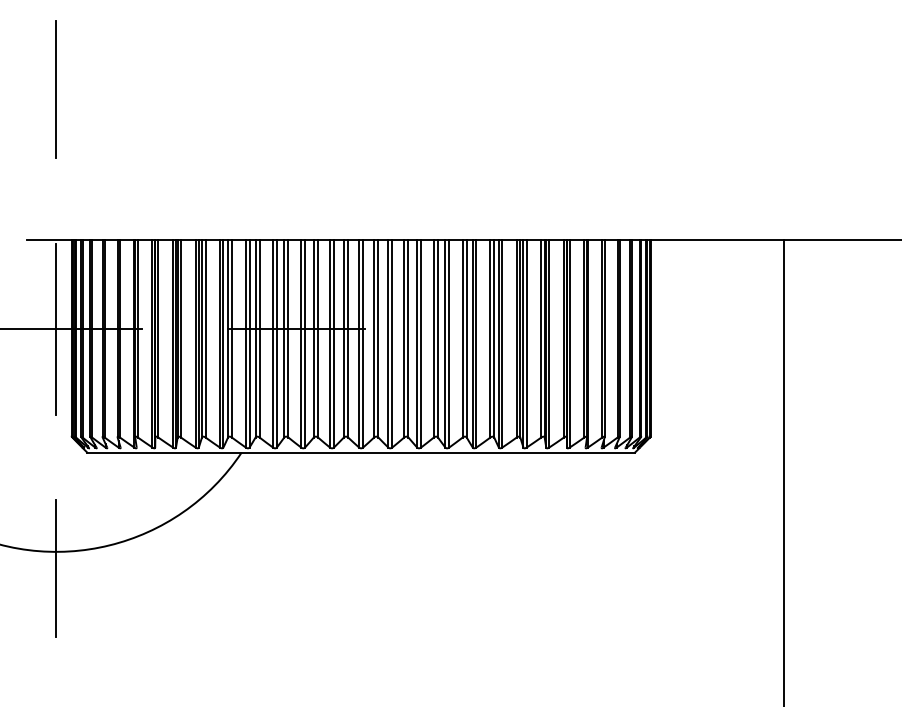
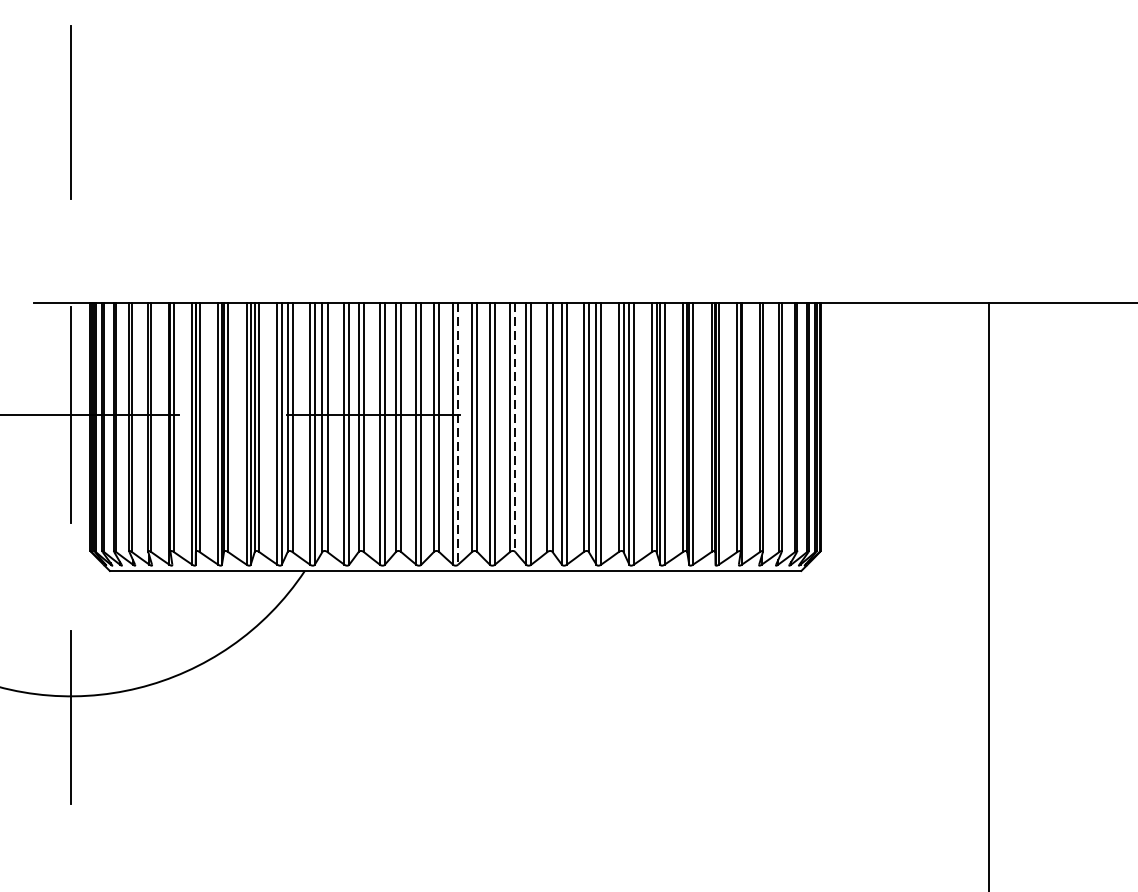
line: (408, 338) -> (515, 427), solid -> dashed
line: (363, 343) -> (458, 433), solid -> dashed

